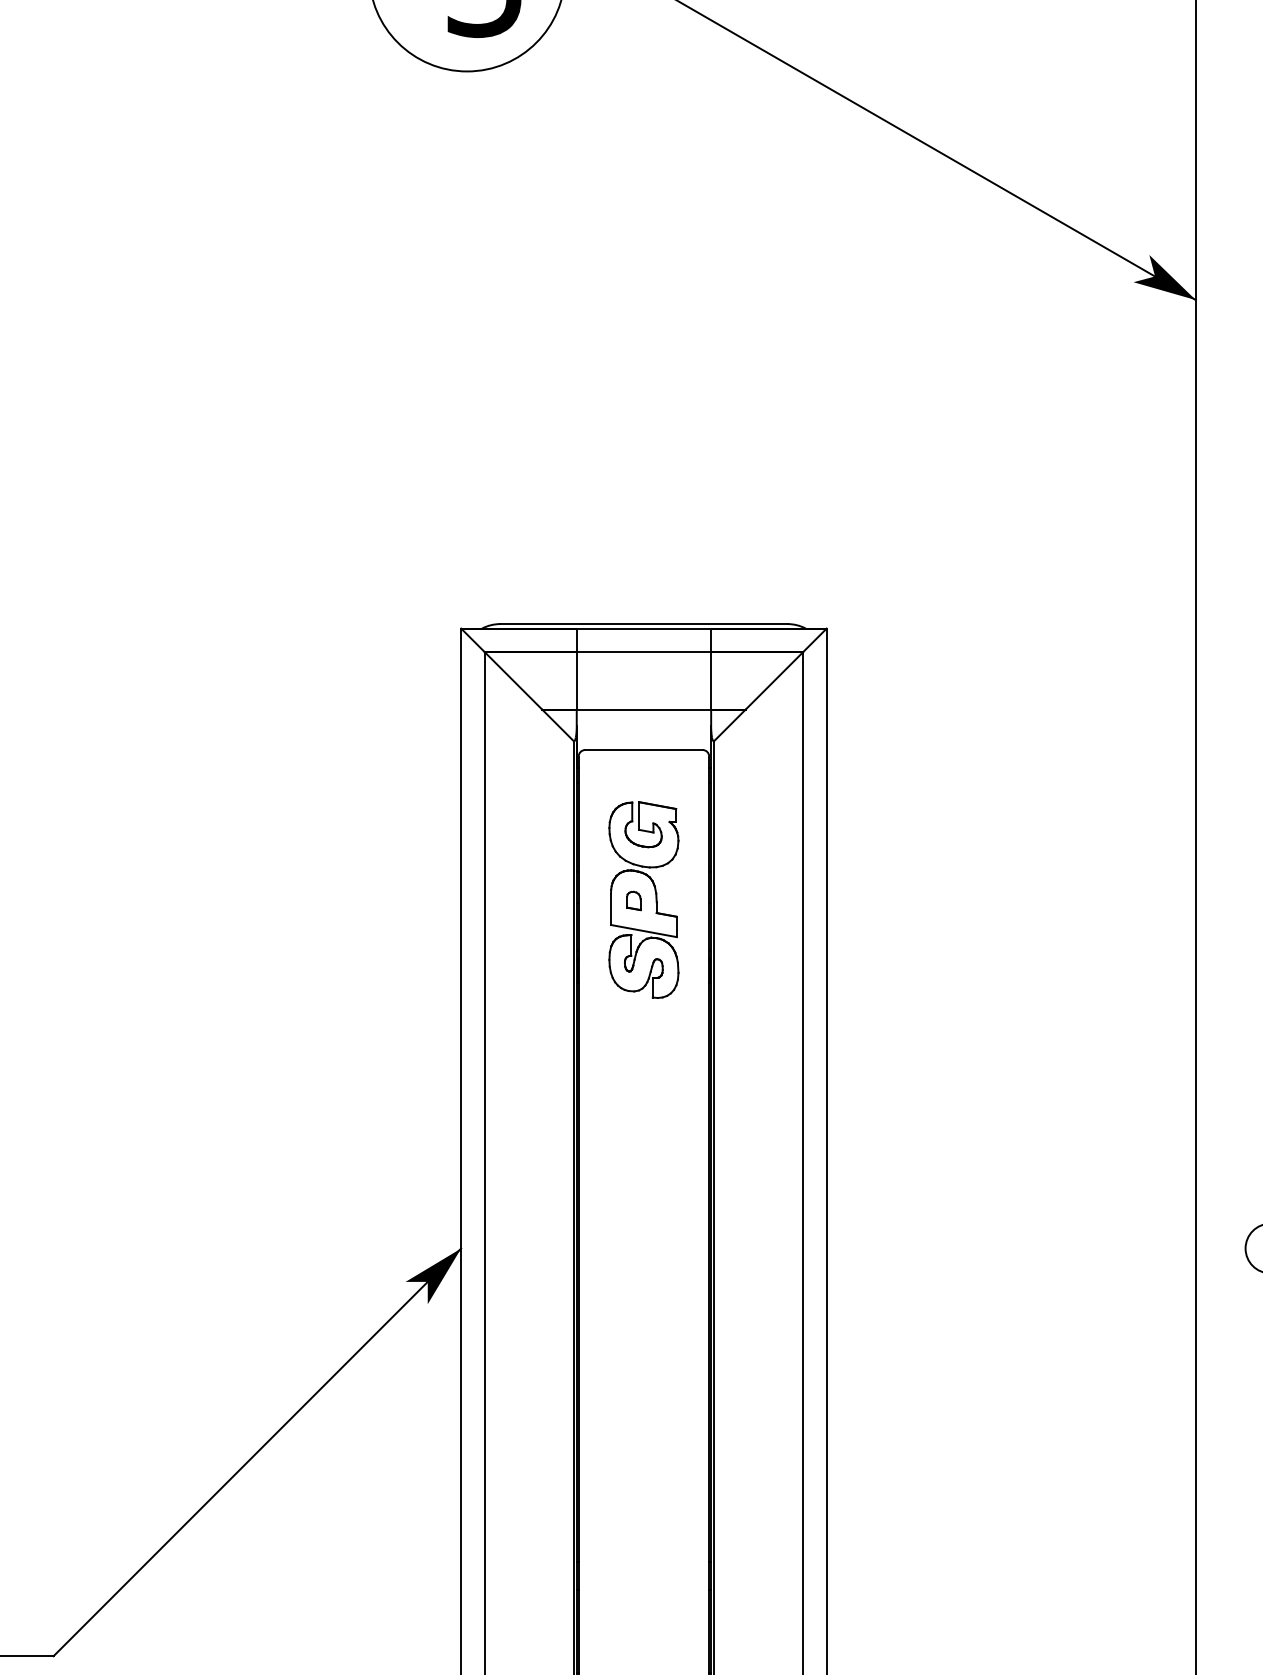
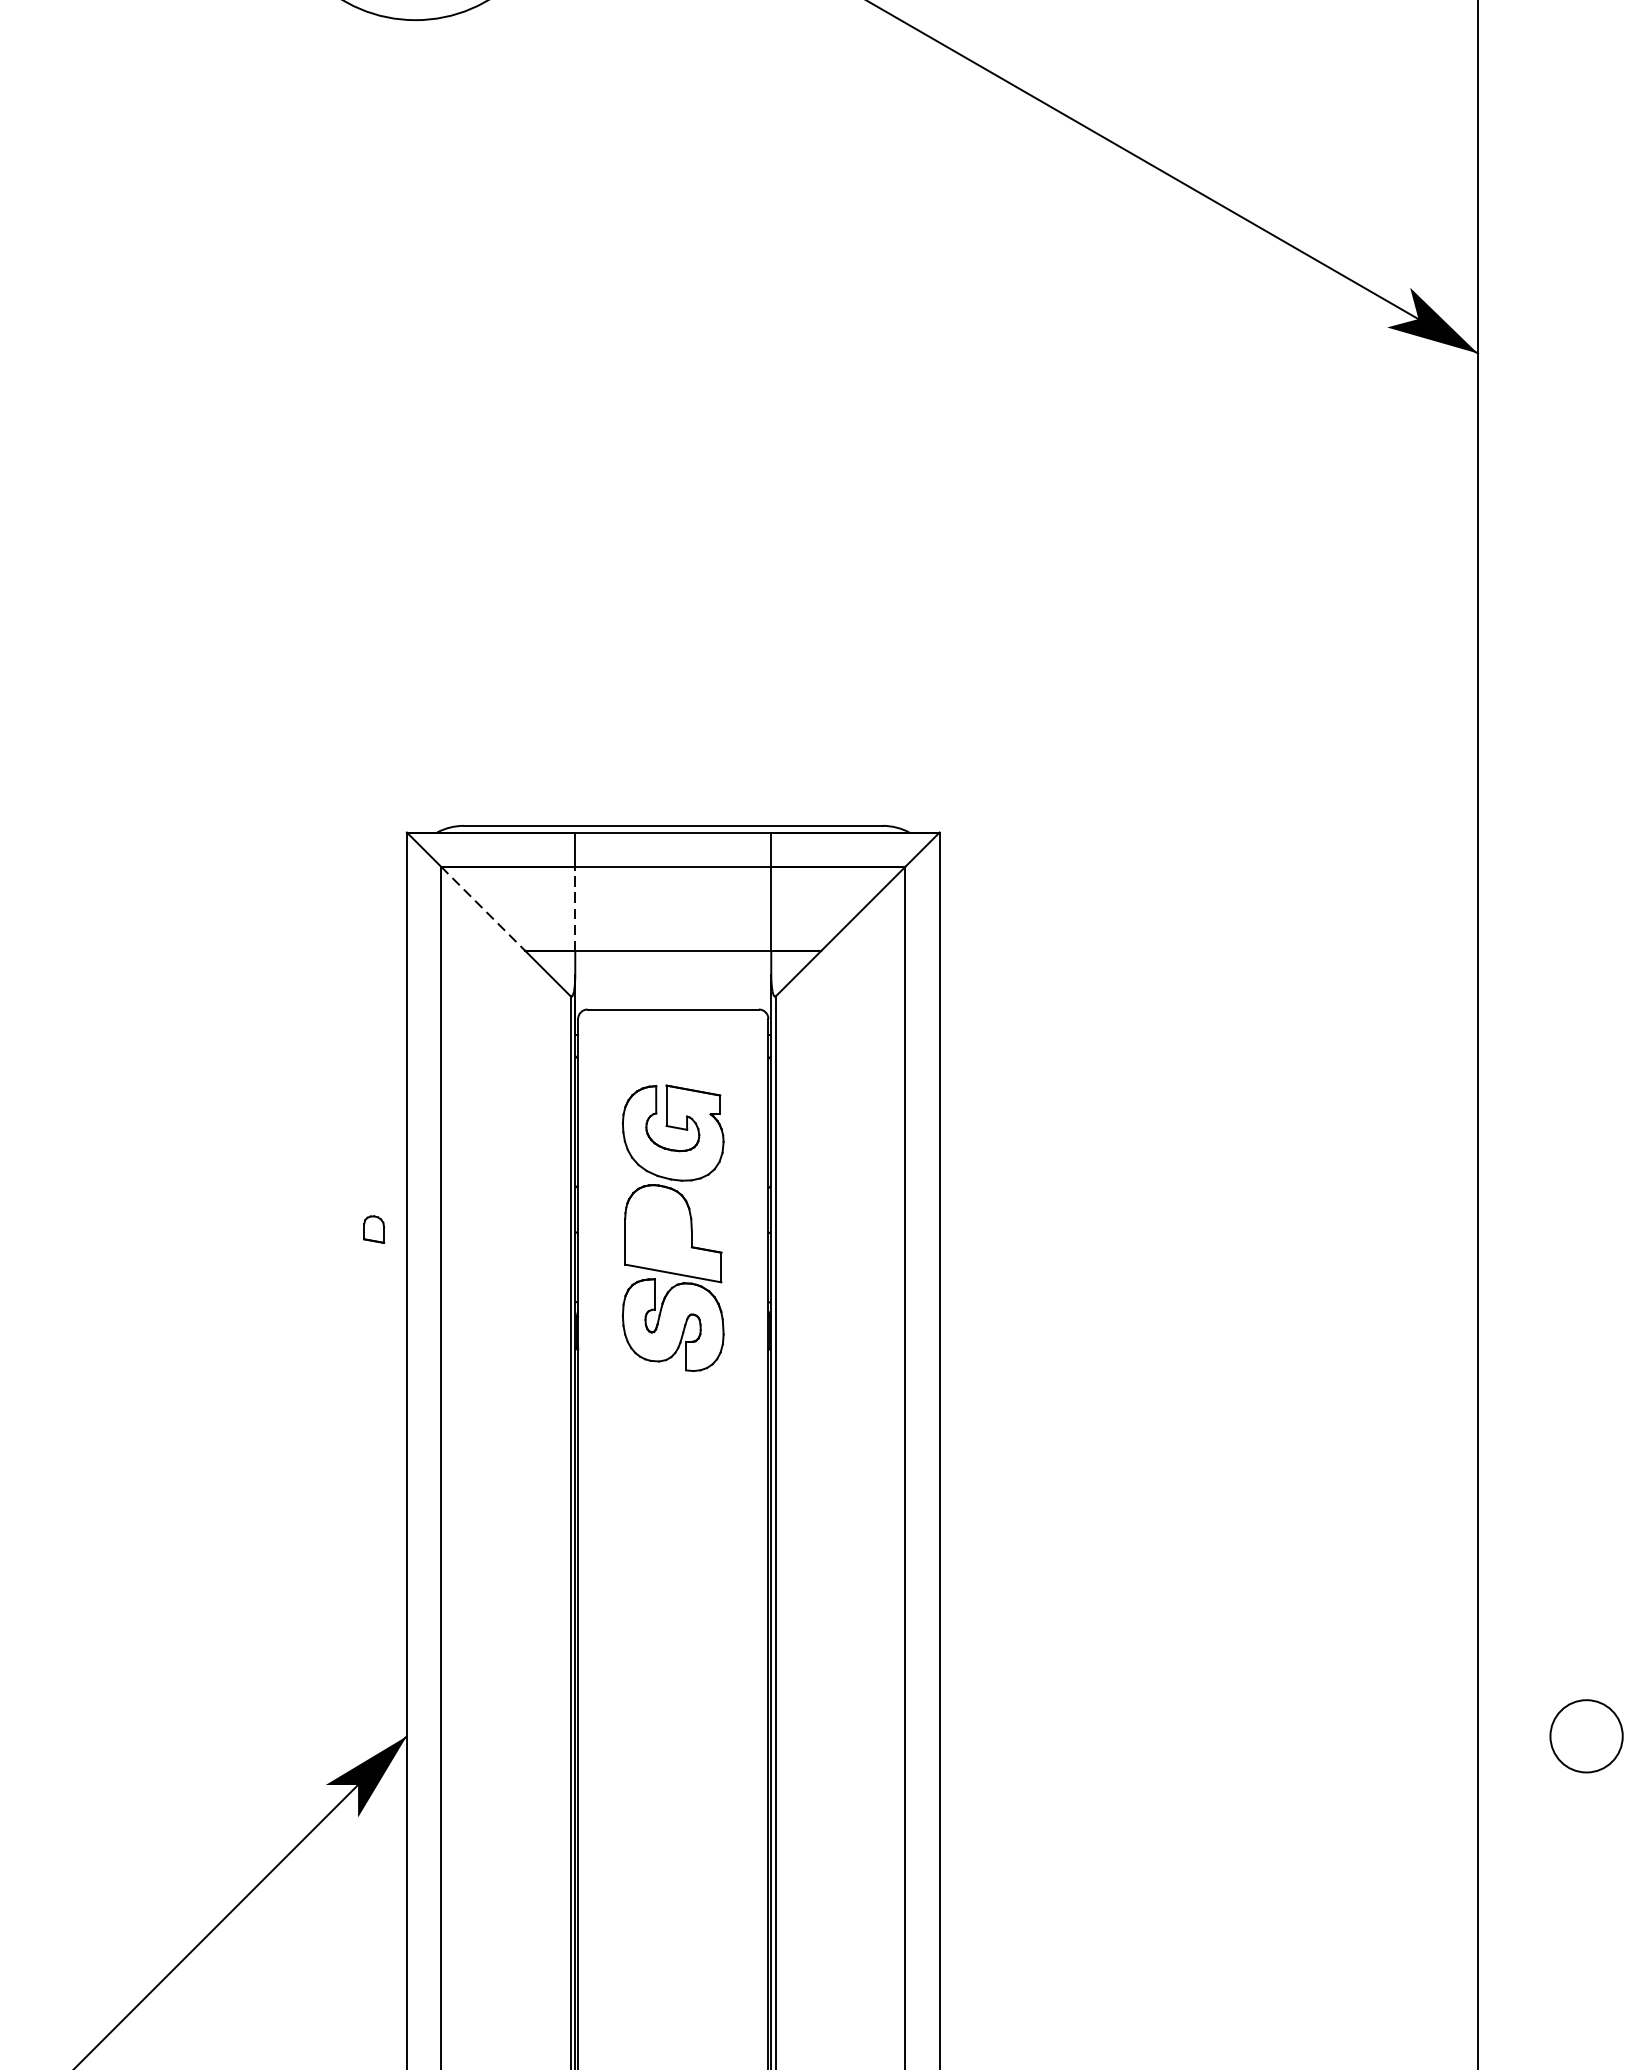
line: (513, 680) -> (483, 908), solid -> dashed
line: (576, 680) -> (574, 908), solid -> dashed
part: (633, 900) -> (373, 1228), moved

